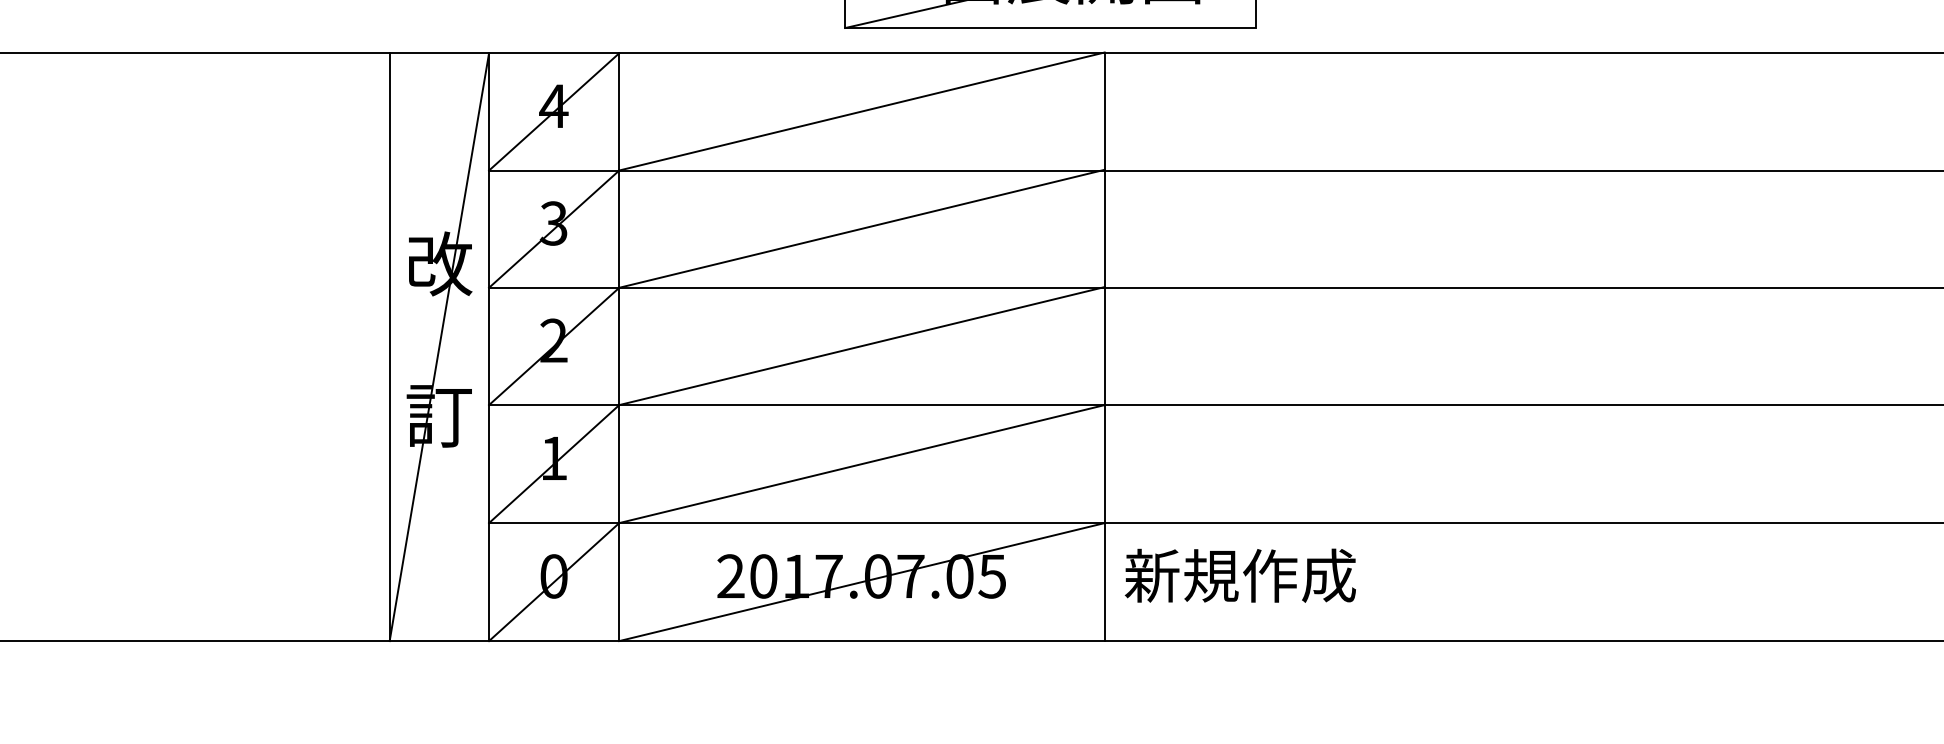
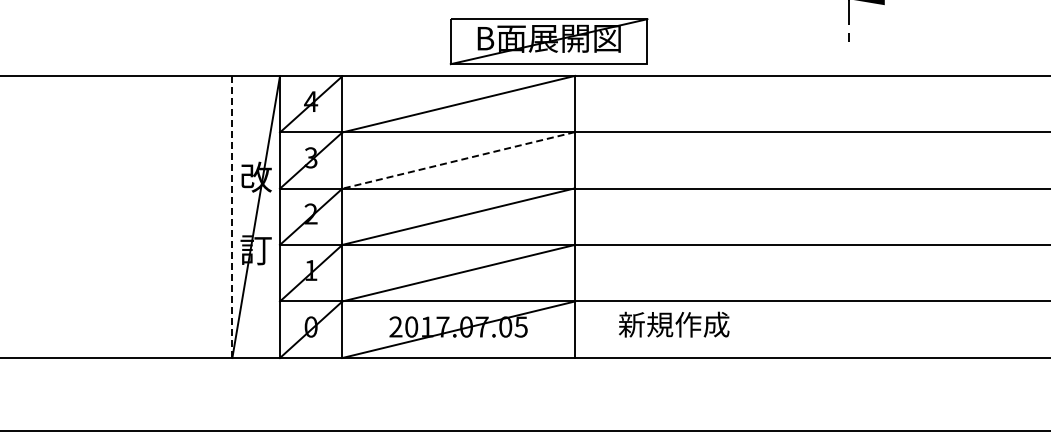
line: (861, 228) -> (458, 160), solid -> dashed
line: (389, 347) -> (232, 217), solid -> dashed
text: (1241, 575) -> (674, 324), moved

